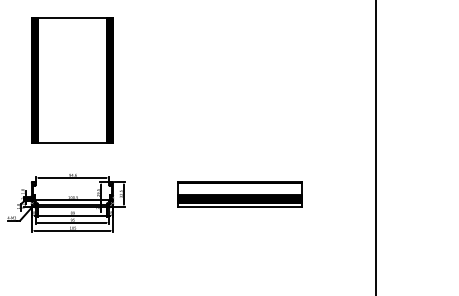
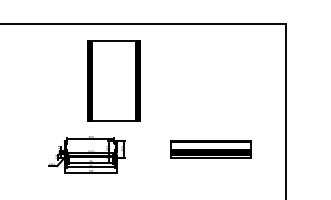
part: (71, 79) -> (113, 80), moved
part: (238, 194) -> (210, 149), moved

